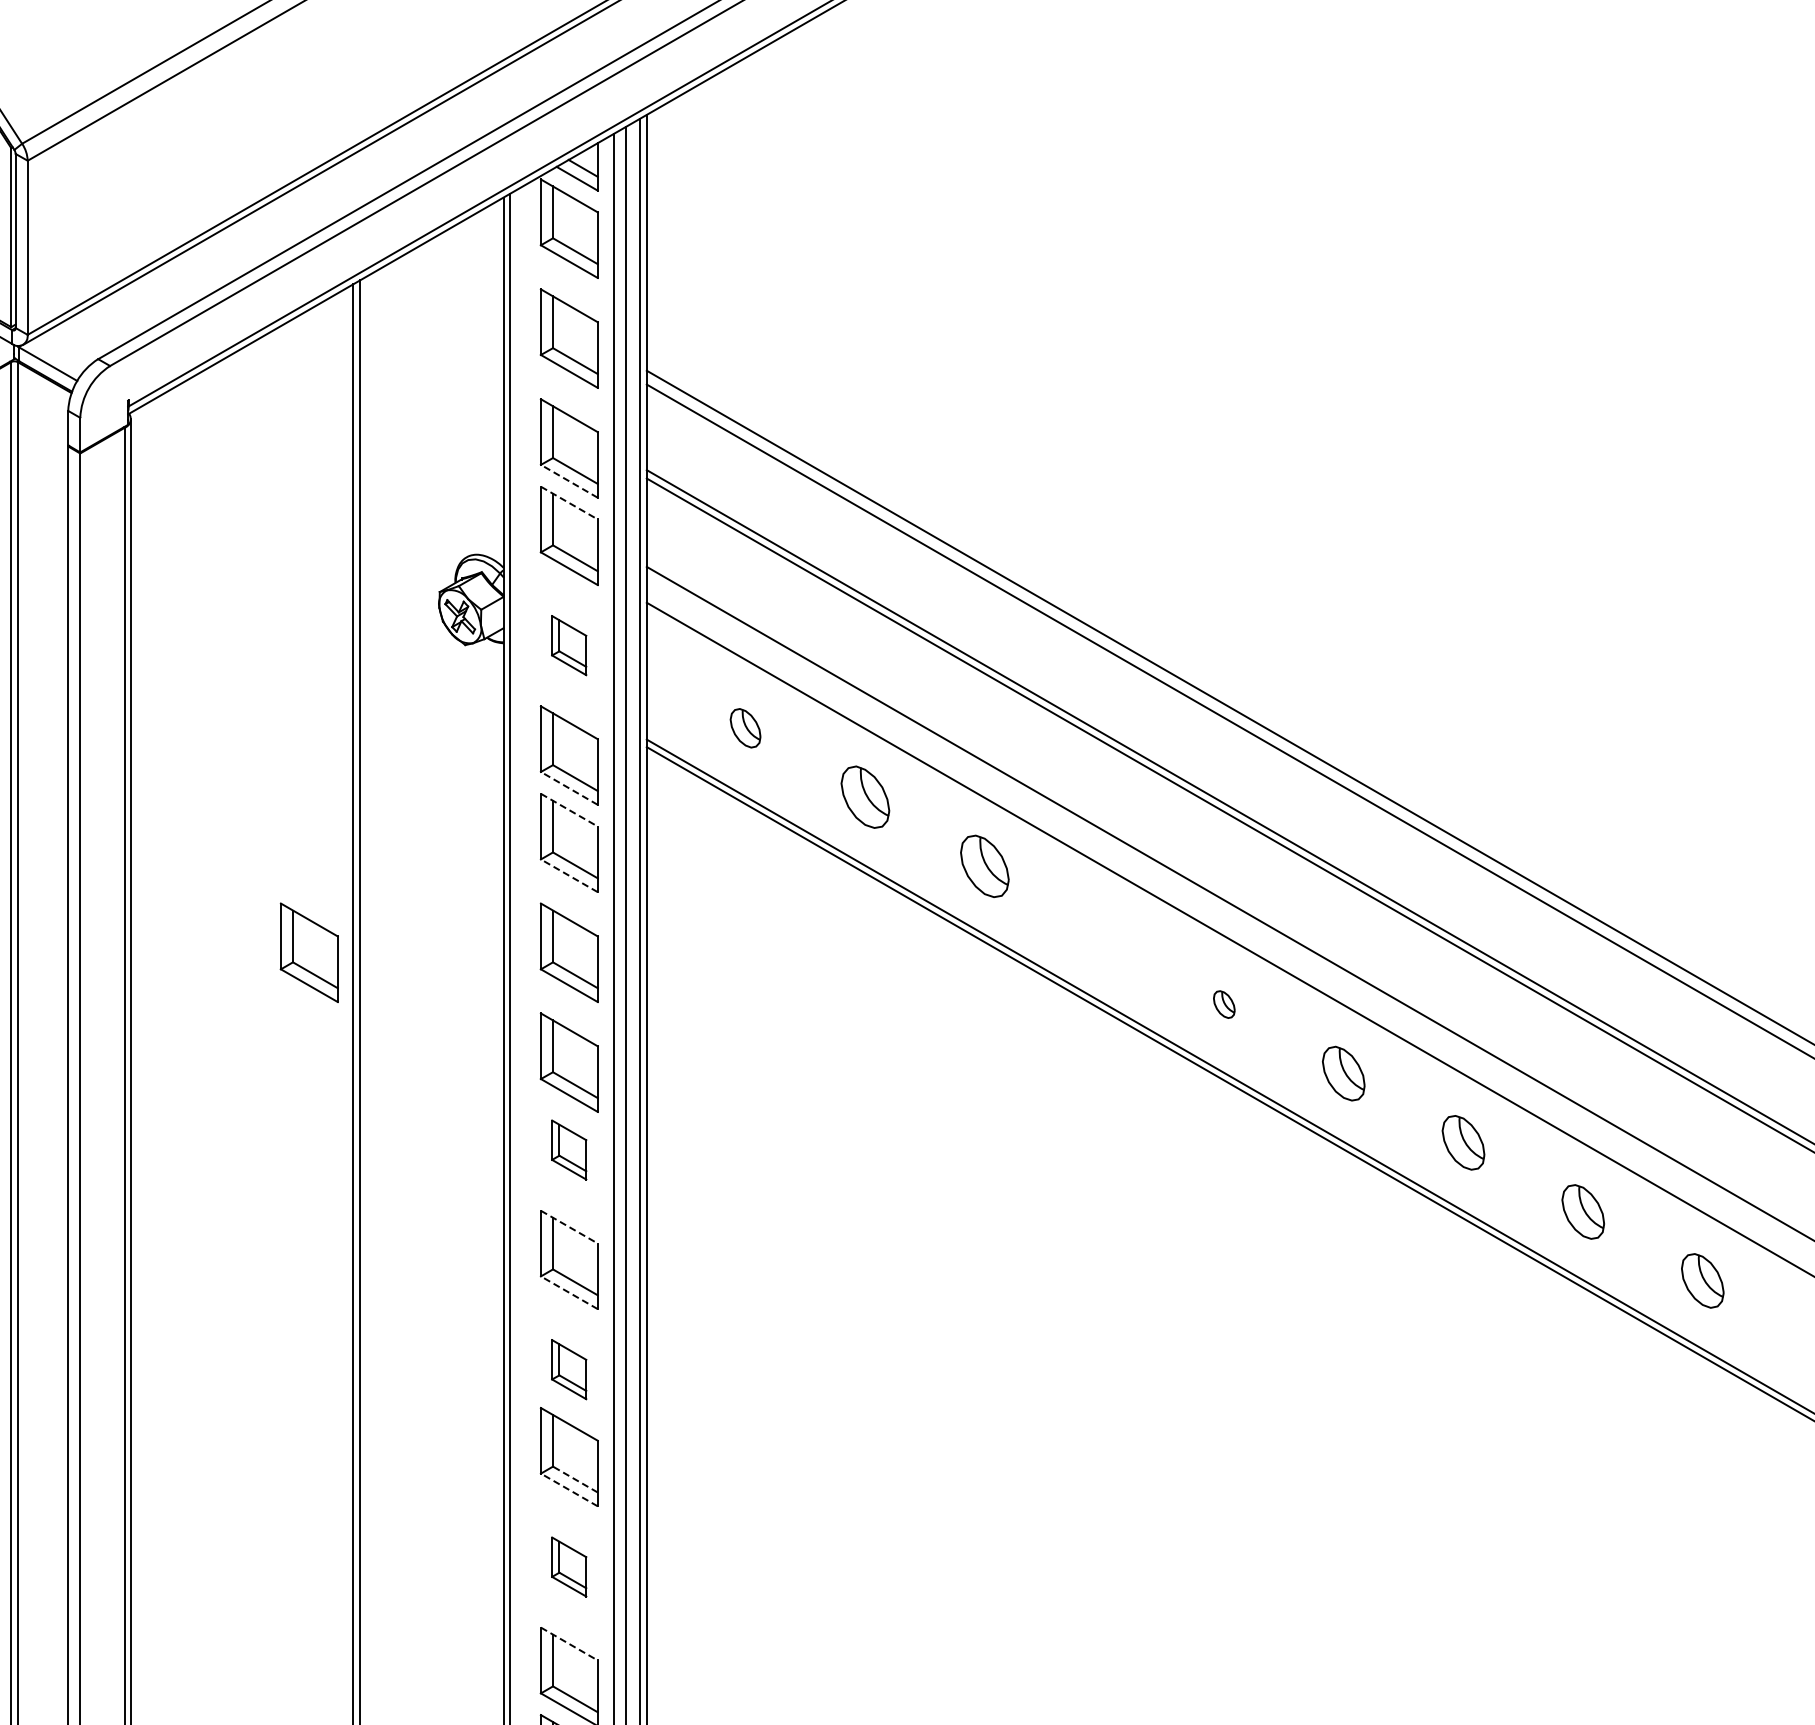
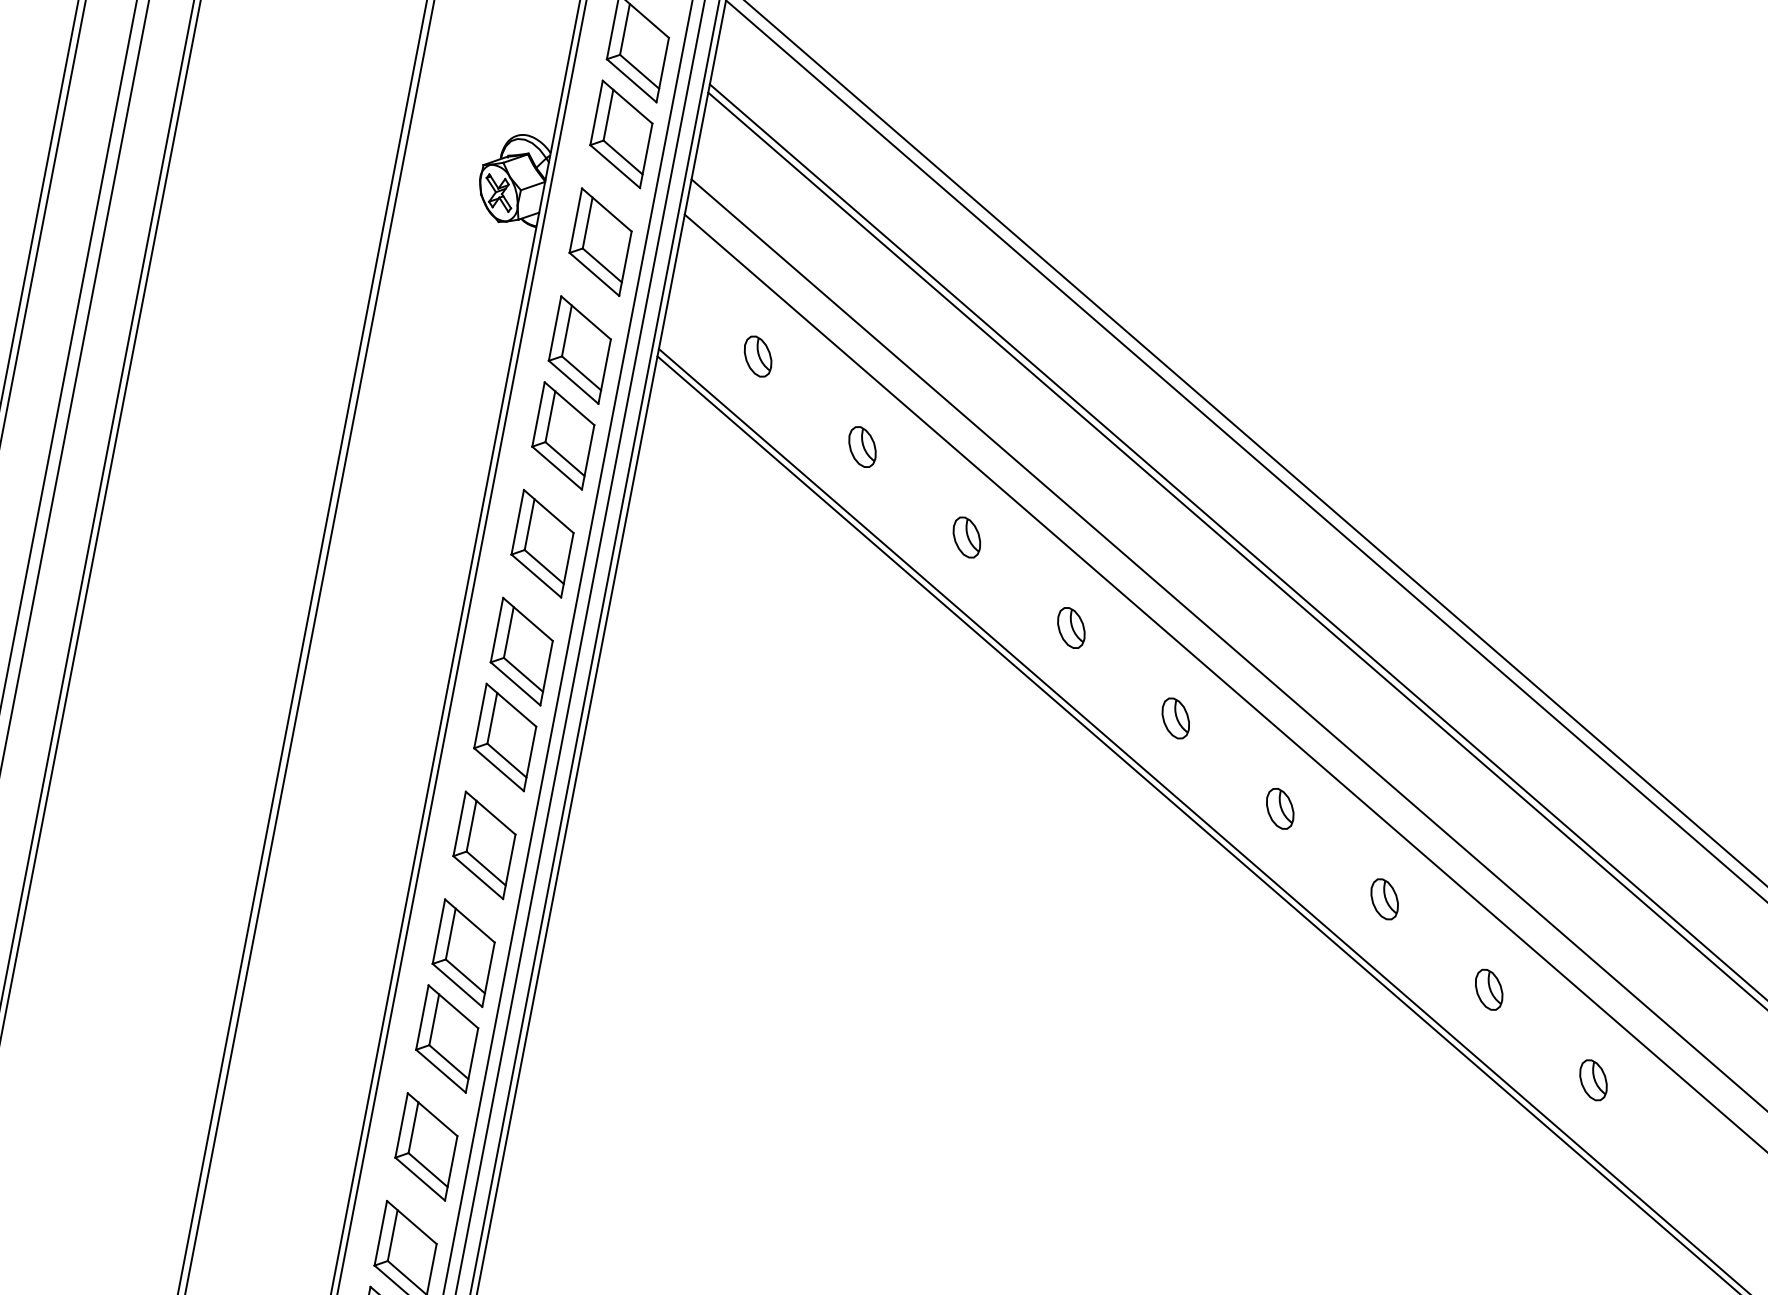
line: (569, 481) -> (631, 80), dashed -> solid
line: (569, 503) -> (627, 102), dashed -> solid
part: (568, 645) -> (599, 241), size x1.67
line: (569, 788) -> (573, 382), dashed -> solid
part: (864, 797) -> (861, 447), size x0.62
line: (569, 810) -> (569, 404), dashed -> solid
part: (984, 866) -> (966, 537), size x0.62
line: (569, 875) -> (557, 467), dashed -> solid
part: (1104, 935) -> (1071, 627), added
part: (308, 952) -> (286, 494), removed
part: (1224, 1004) -> (1176, 718), size x1.43
part: (1343, 1073) -> (1279, 808), size x0.71
part: (1463, 1142) -> (1384, 899), size x0.71
part: (568, 1149) -> (504, 736), size x1.67
part: (1582, 1211) -> (1488, 989), size x0.71
line: (569, 1227) -> (490, 813), dashed -> solid
part: (1702, 1280) -> (1593, 1079), size x0.71
line: (569, 1292) -> (478, 877), dashed -> solid
part: (568, 1369) -> (462, 952), size x1.67
line: (575, 1479) -> (448, 1062), dashed -> solid
line: (569, 1489) -> (441, 1070), dashed -> solid
part: (568, 1566) -> (425, 1146), size x1.67
line: (569, 1644) -> (411, 1223), dashed -> solid

